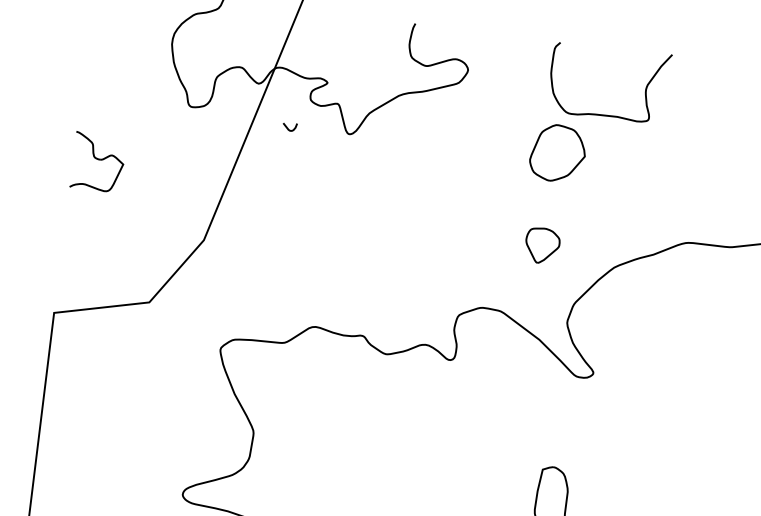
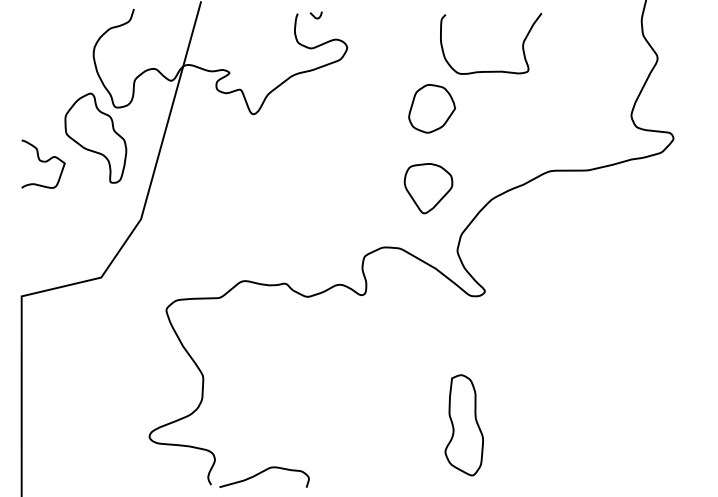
curve: (605, 114) -> (491, 70), moved
curve: (287, 126) -> (314, 15), moved
part: (162, 138) -> (95, 137), added
part: (542, 245) -> (428, 188), size x1.67

